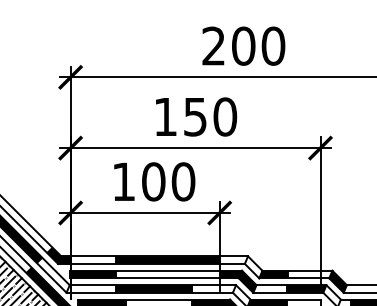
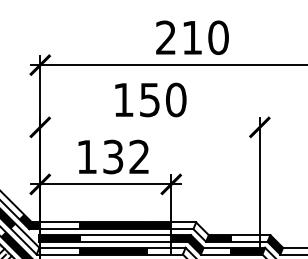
text: (243, 45) -> (192, 37), 200 -> 210
line: (195, 148) -> (150, 127), removed
text: (168, 181) -> (126, 156), 100 -> 132

